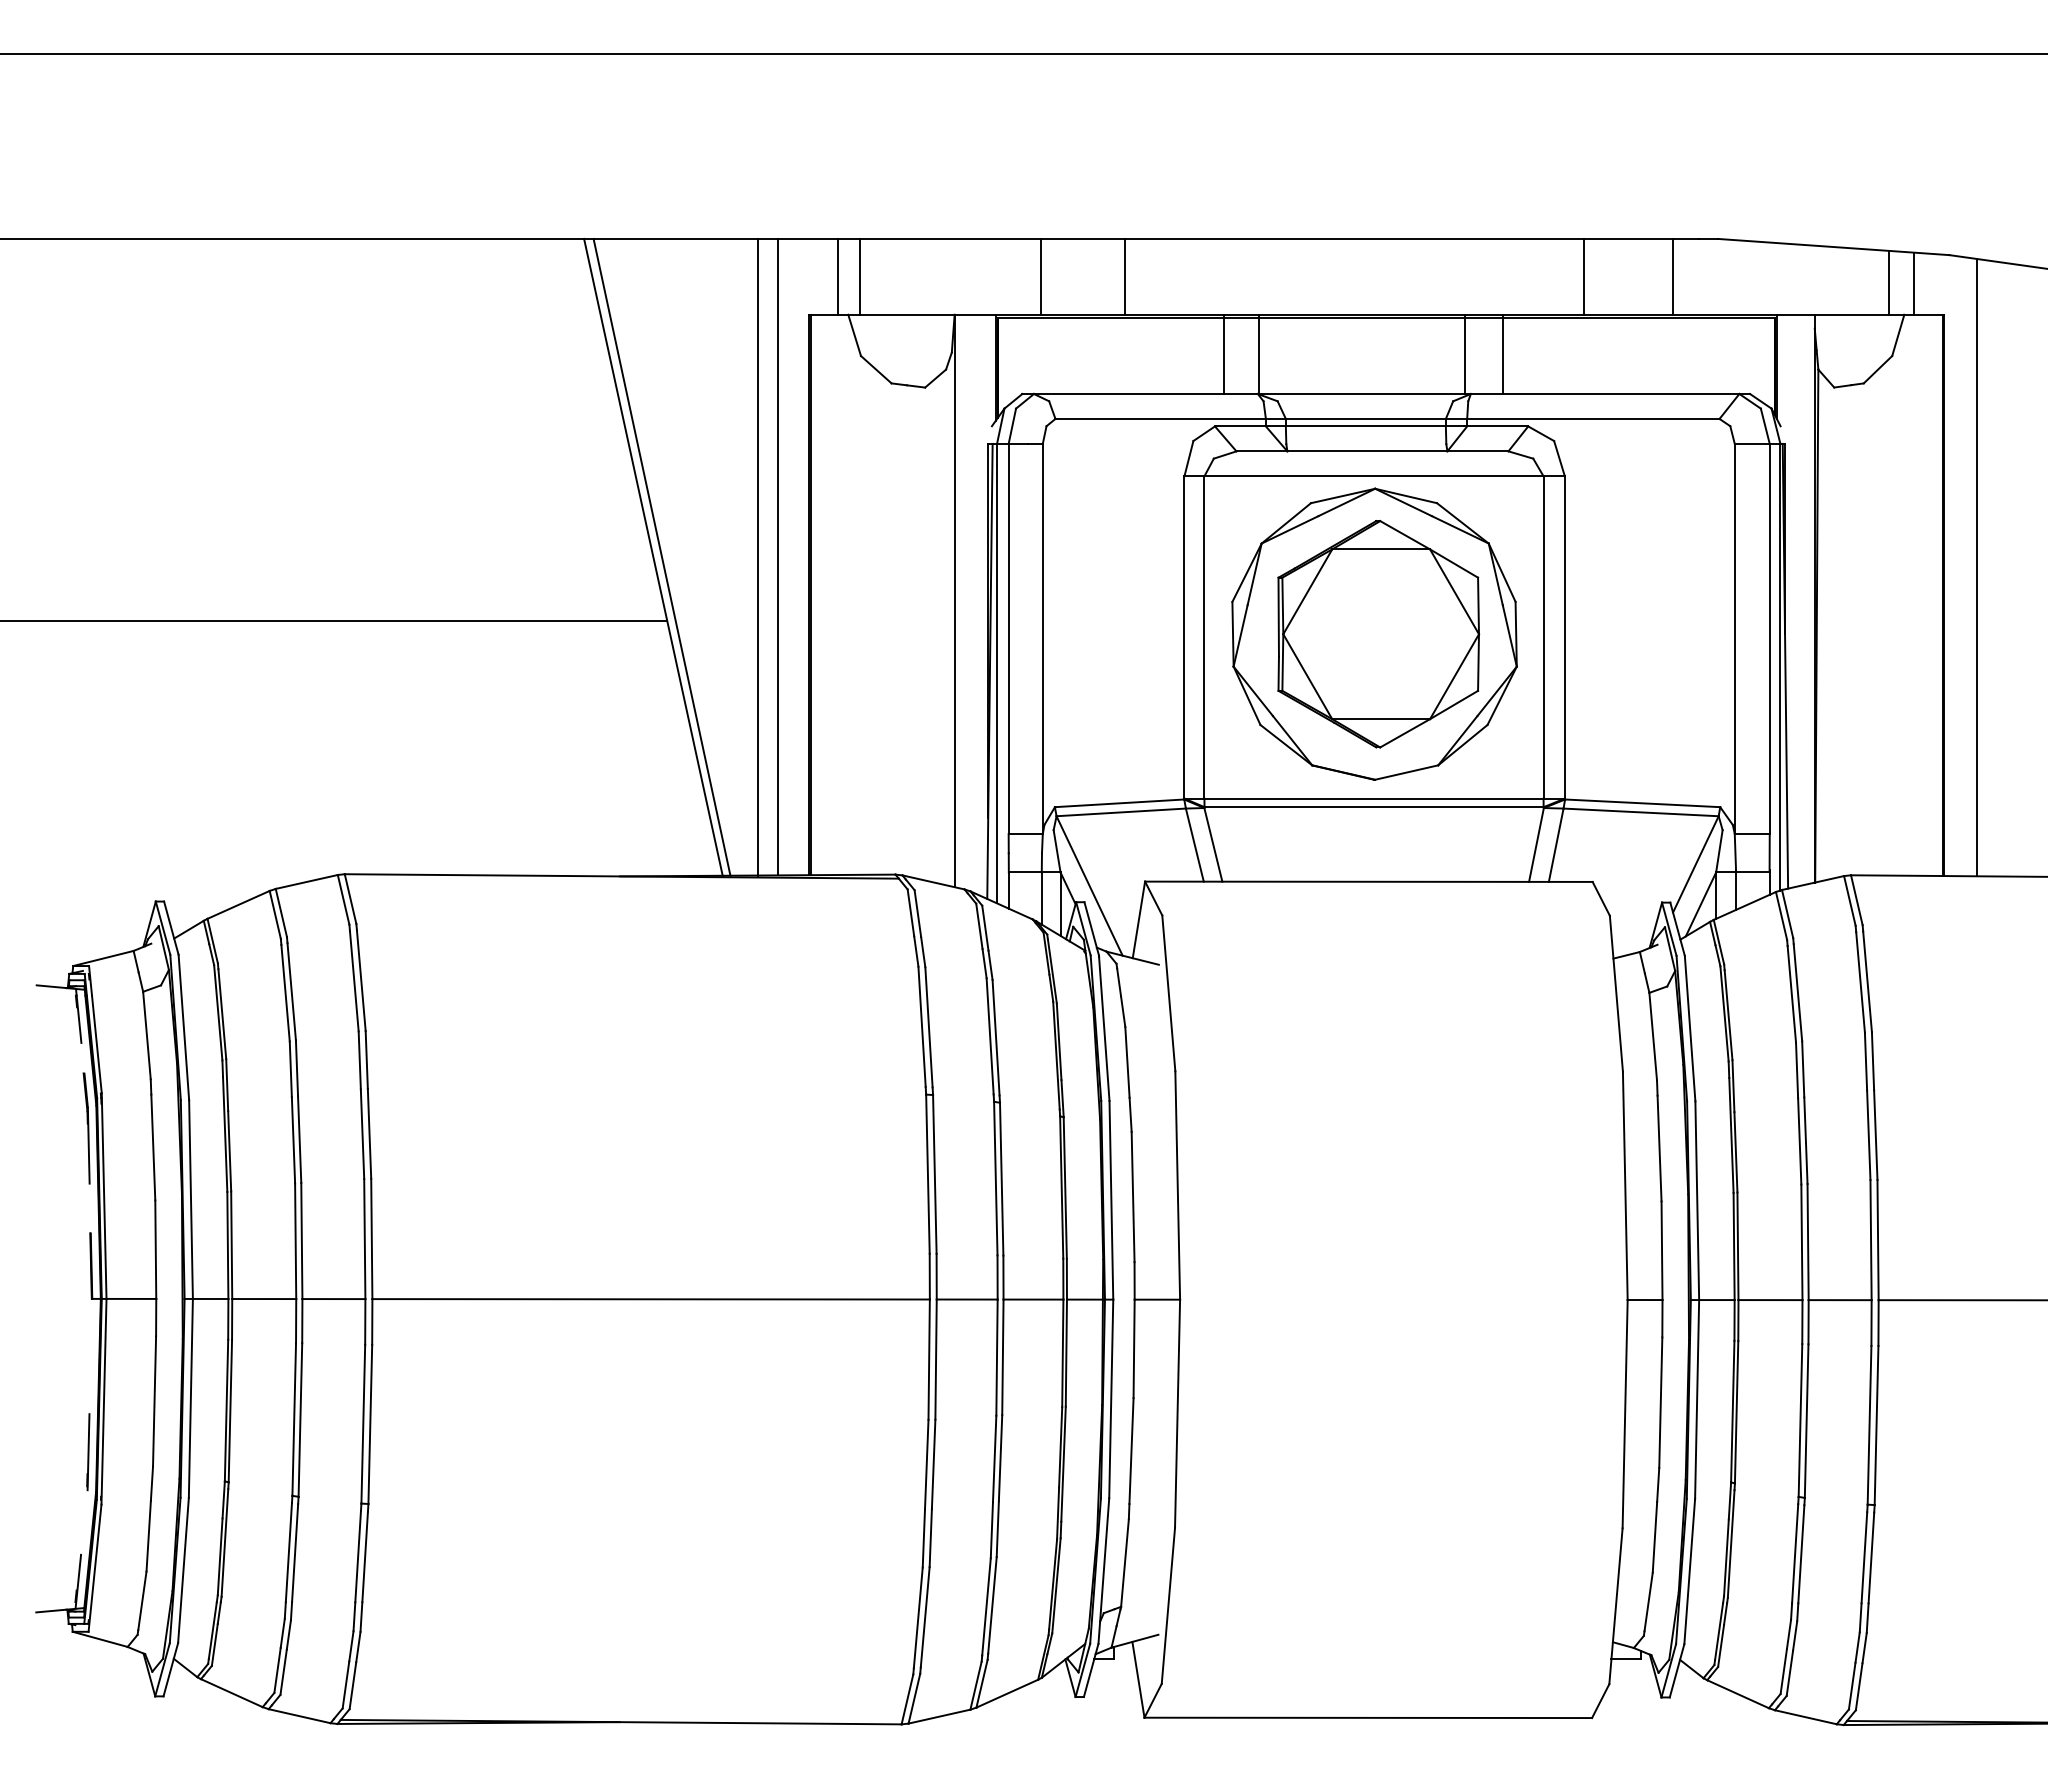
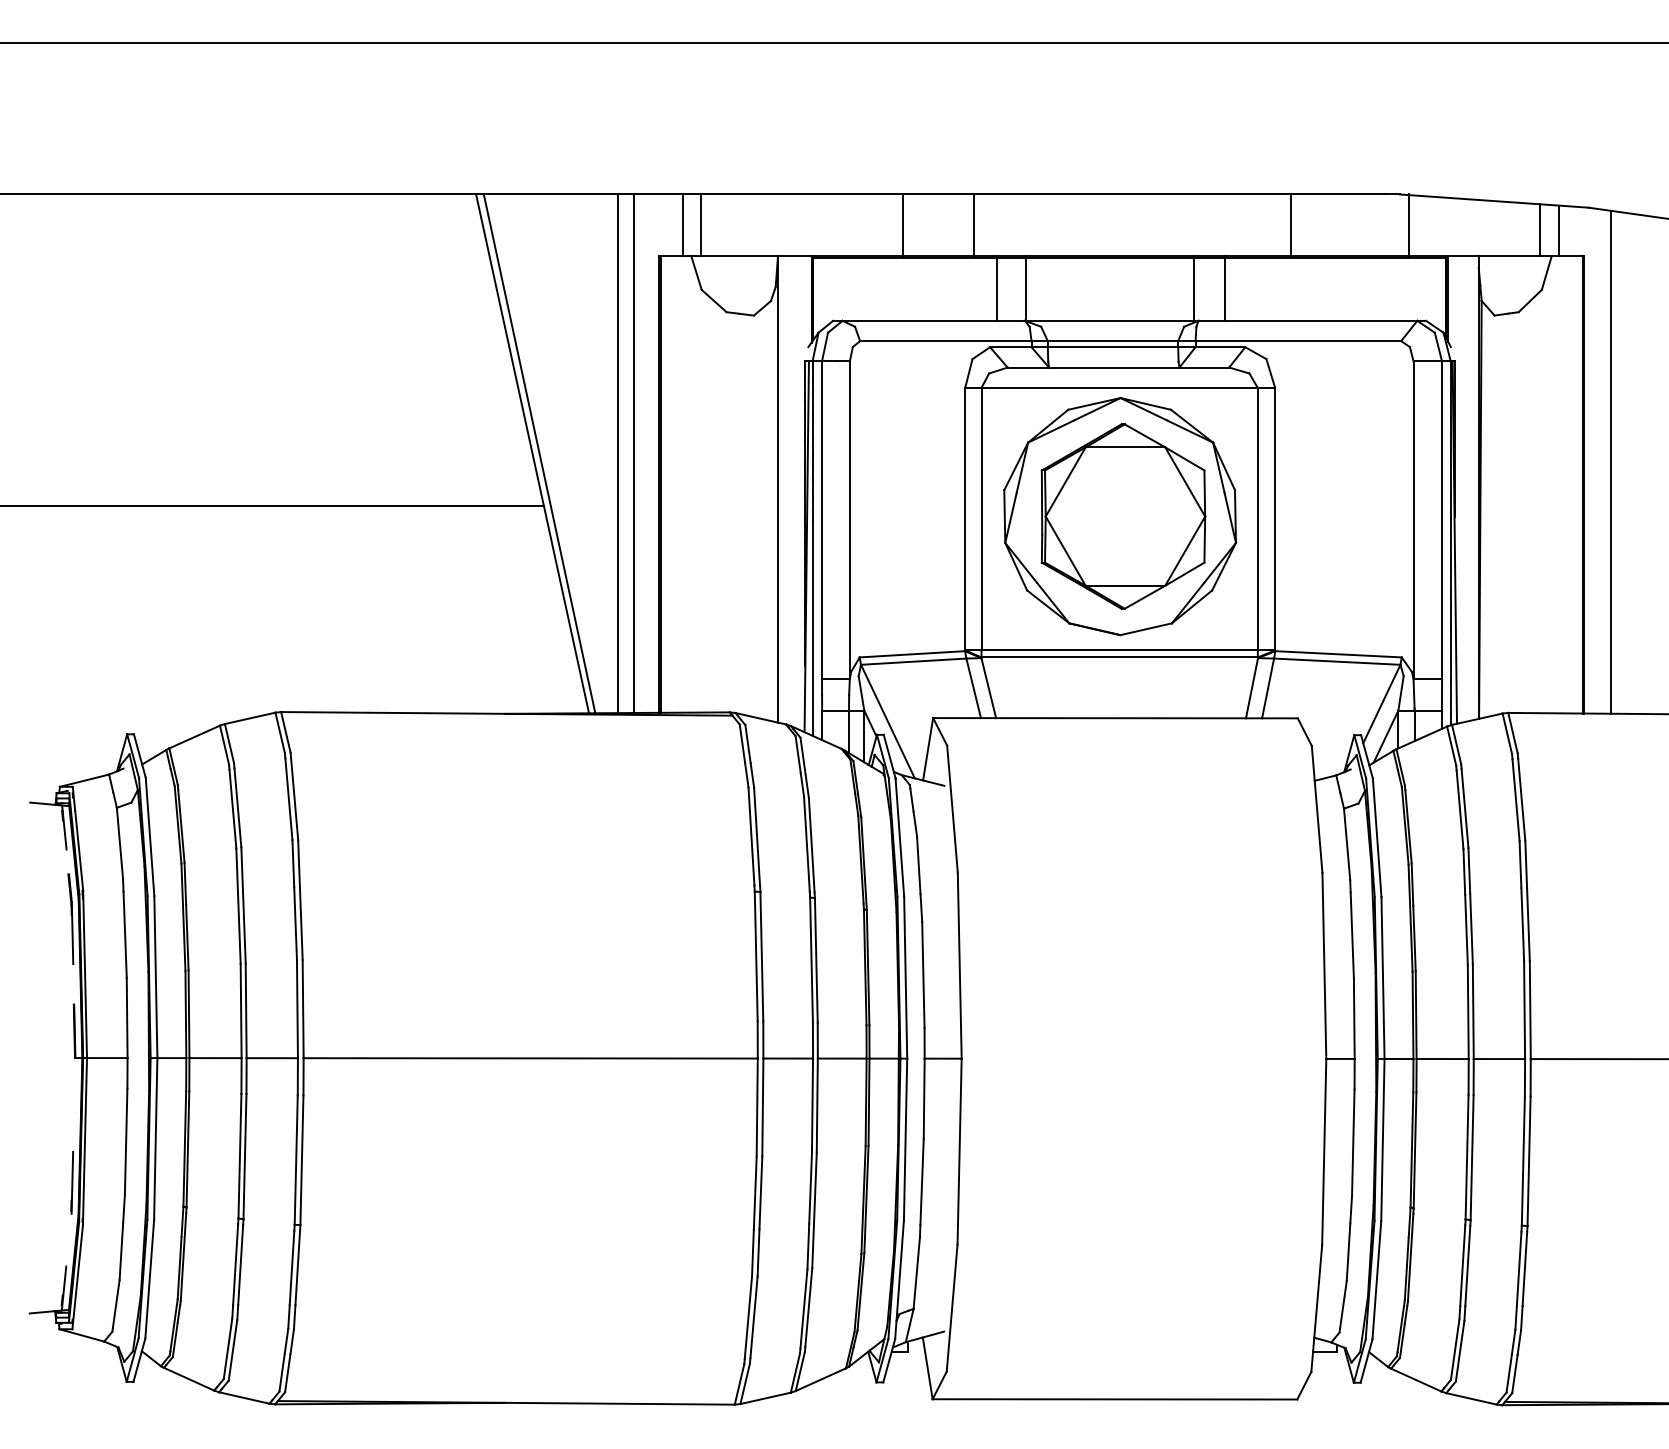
line: (1041, 276) -> (903, 225), moved
line: (1124, 276) -> (973, 225), moved
line: (1673, 276) -> (1409, 225), moved

